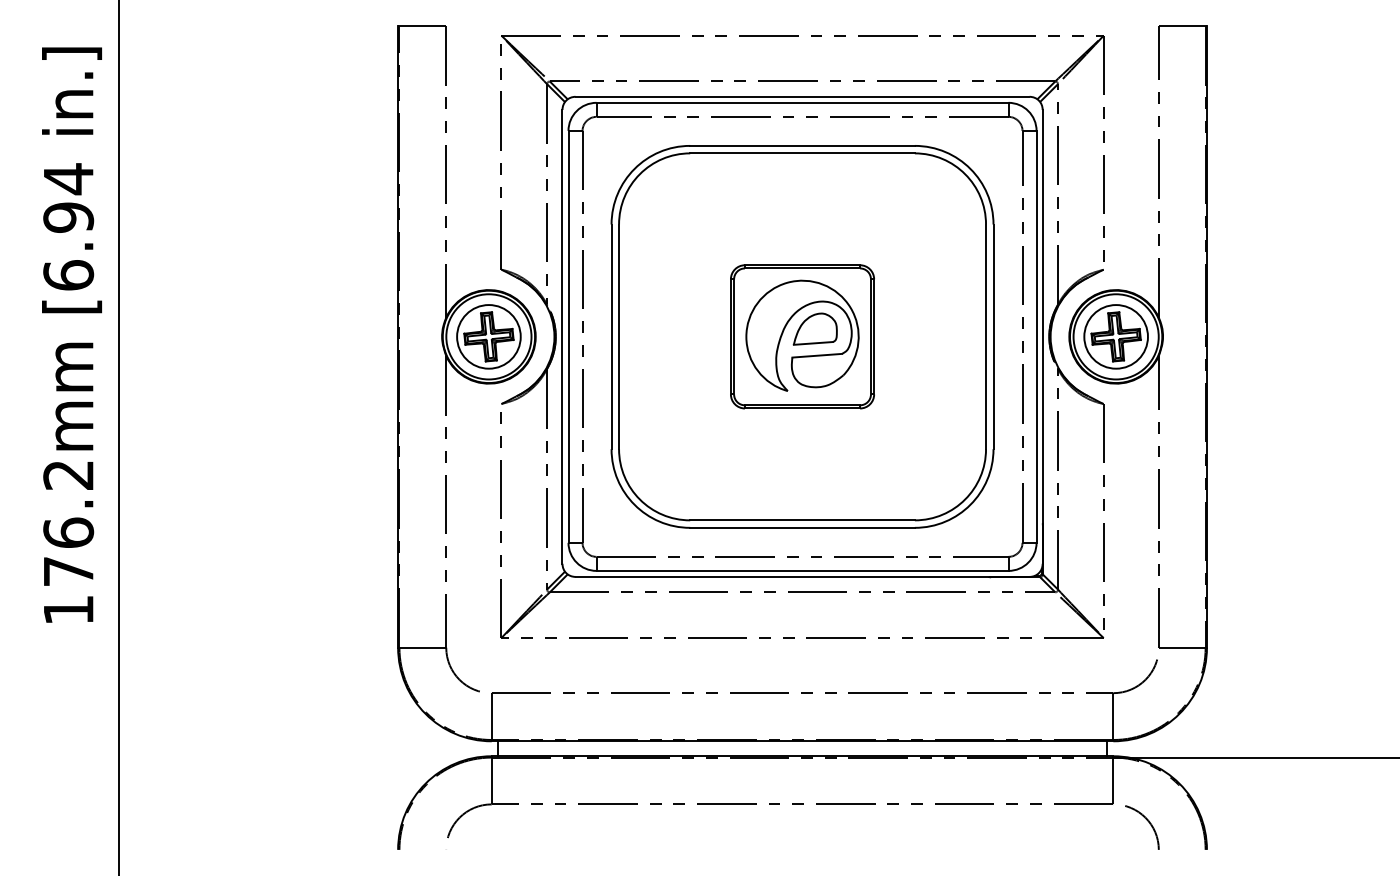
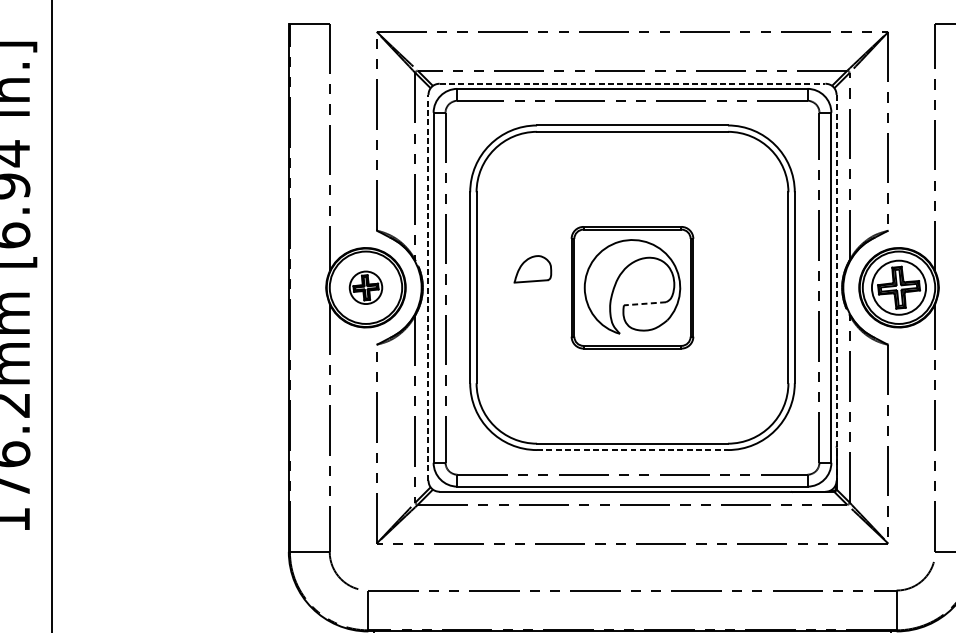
line: (802, 96) -> (632, 83), solid -> dashed
part: (814, 328) -> (532, 268), moved
part: (488, 336) -> (365, 287), size x0.6
line: (562, 336) -> (428, 287), solid -> dashed
line: (1042, 336) -> (836, 287), solid -> dashed
line: (817, 355) -> (645, 303), solid -> dashed
line: (803, 527) -> (633, 449), solid -> dashed

